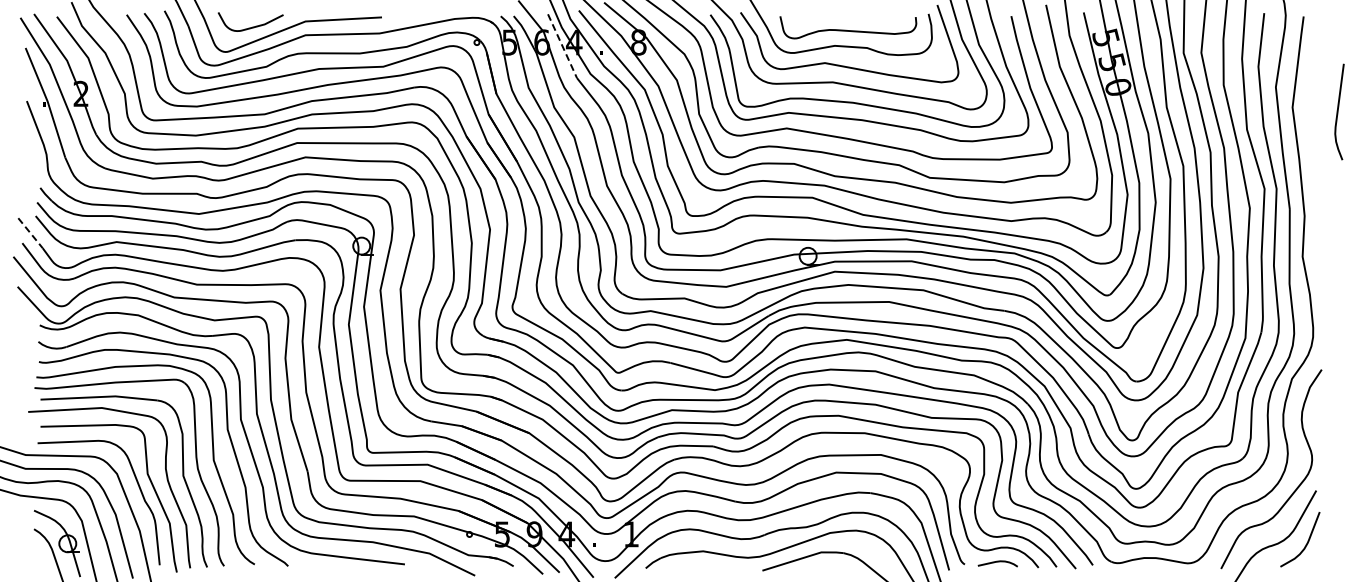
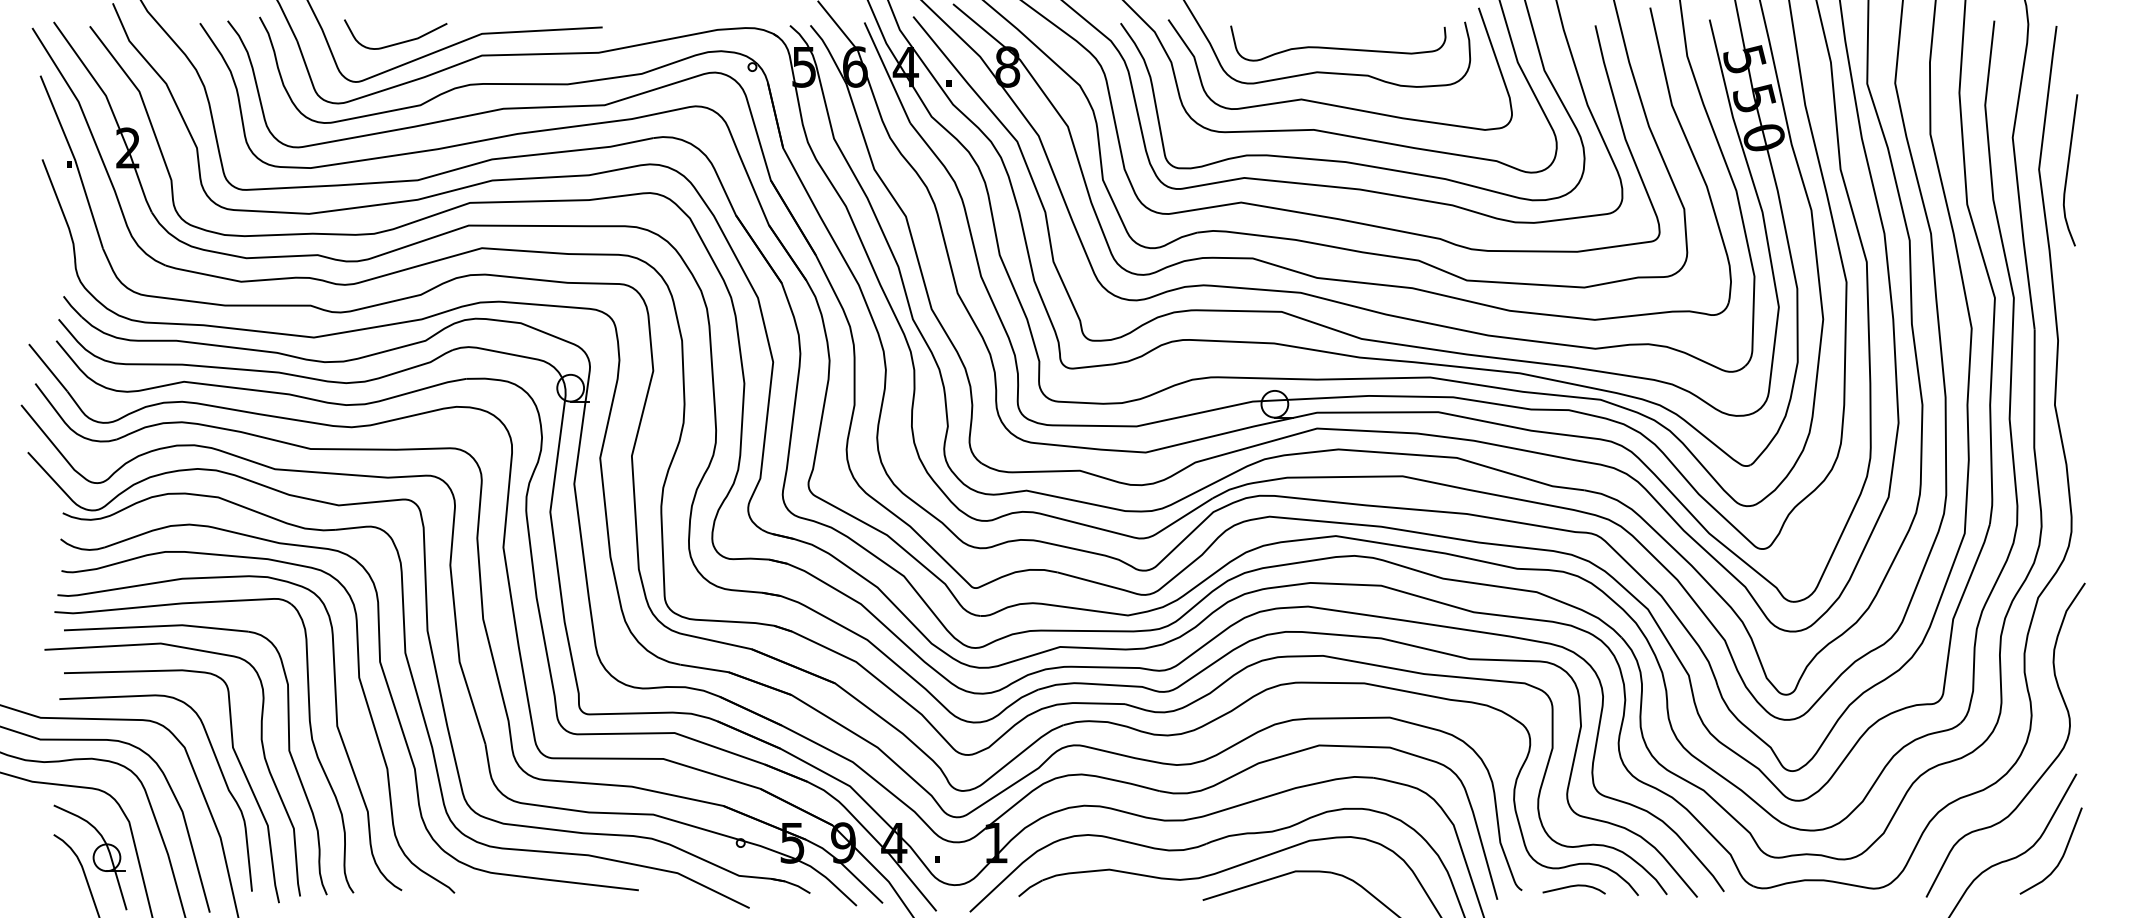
line: (562, 46) -> (887, 73), dashed -> solid
curve: (1338, 111) -> (2068, 169), moved
line: (30, 233) -> (48, 368), dashed -> solid

